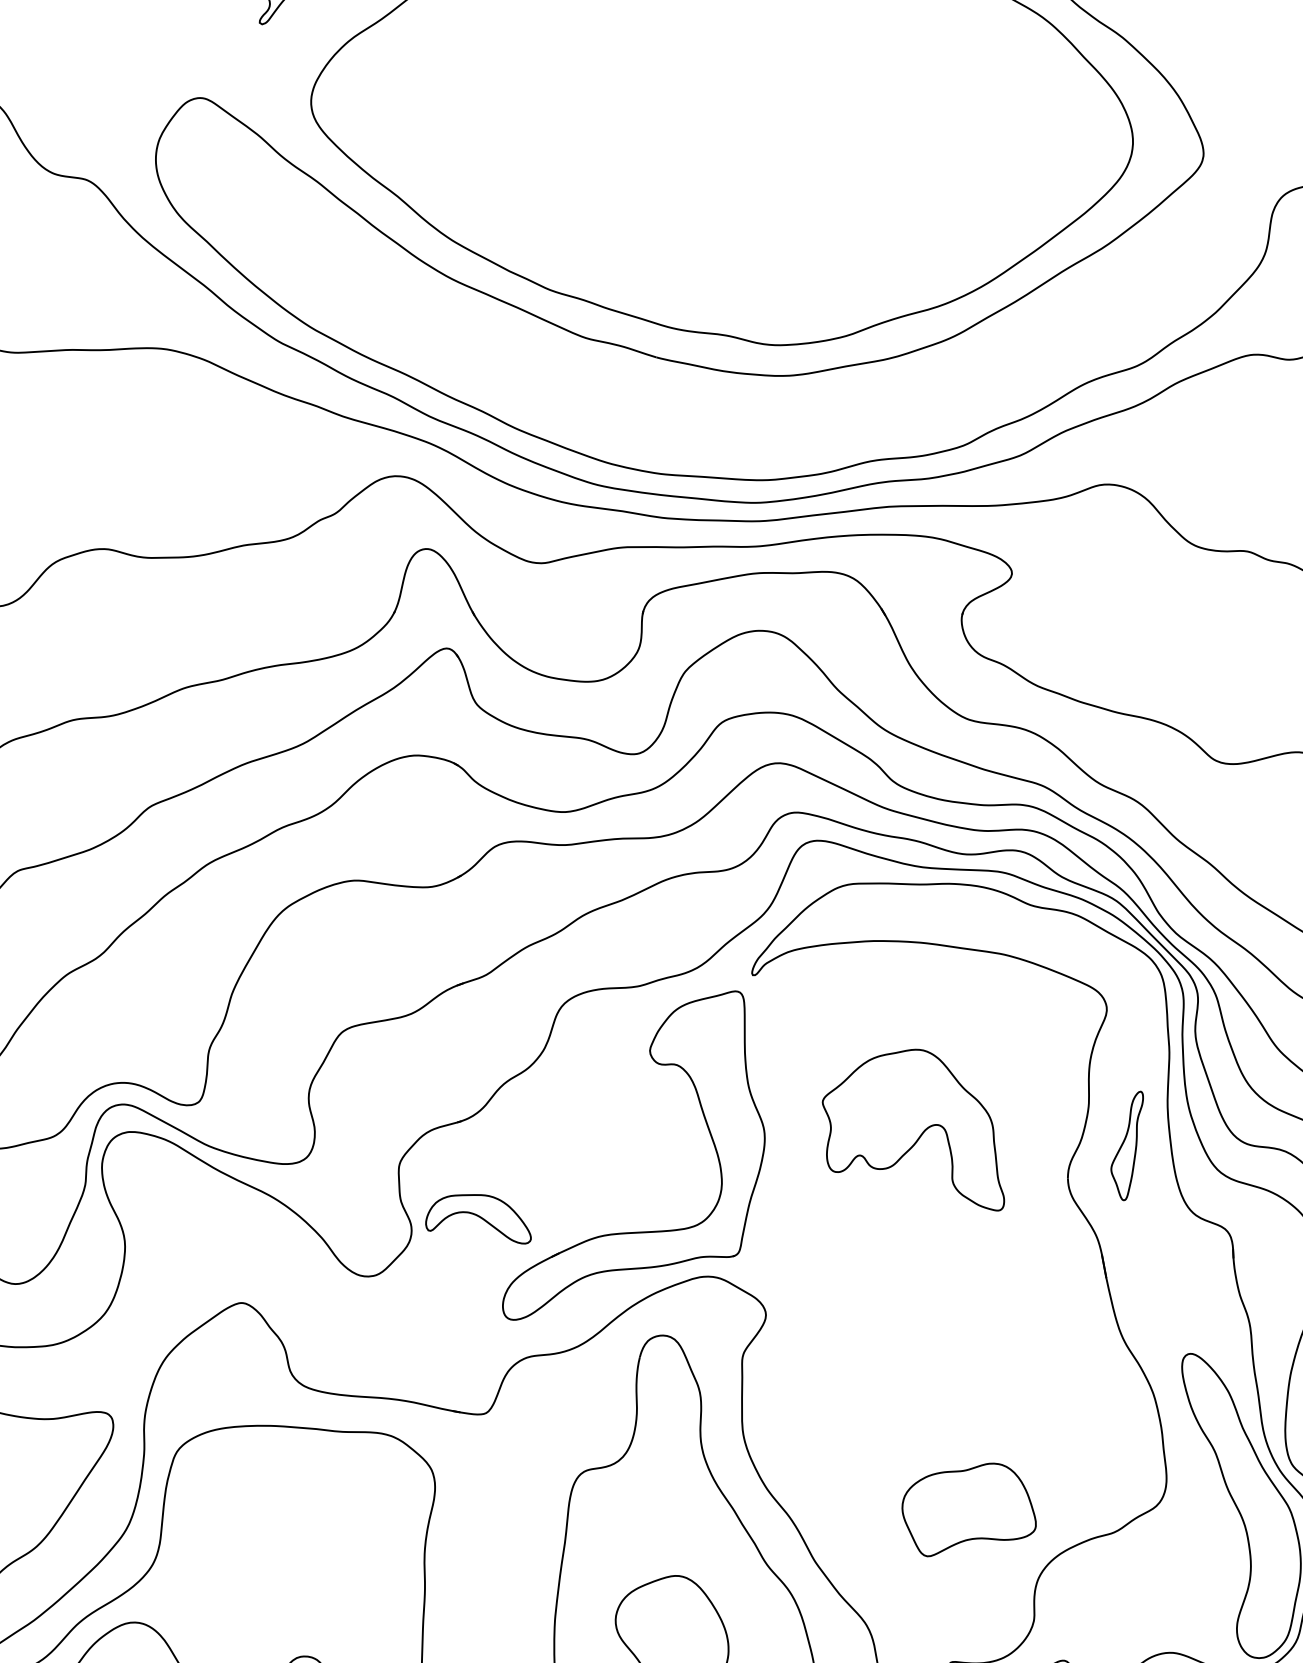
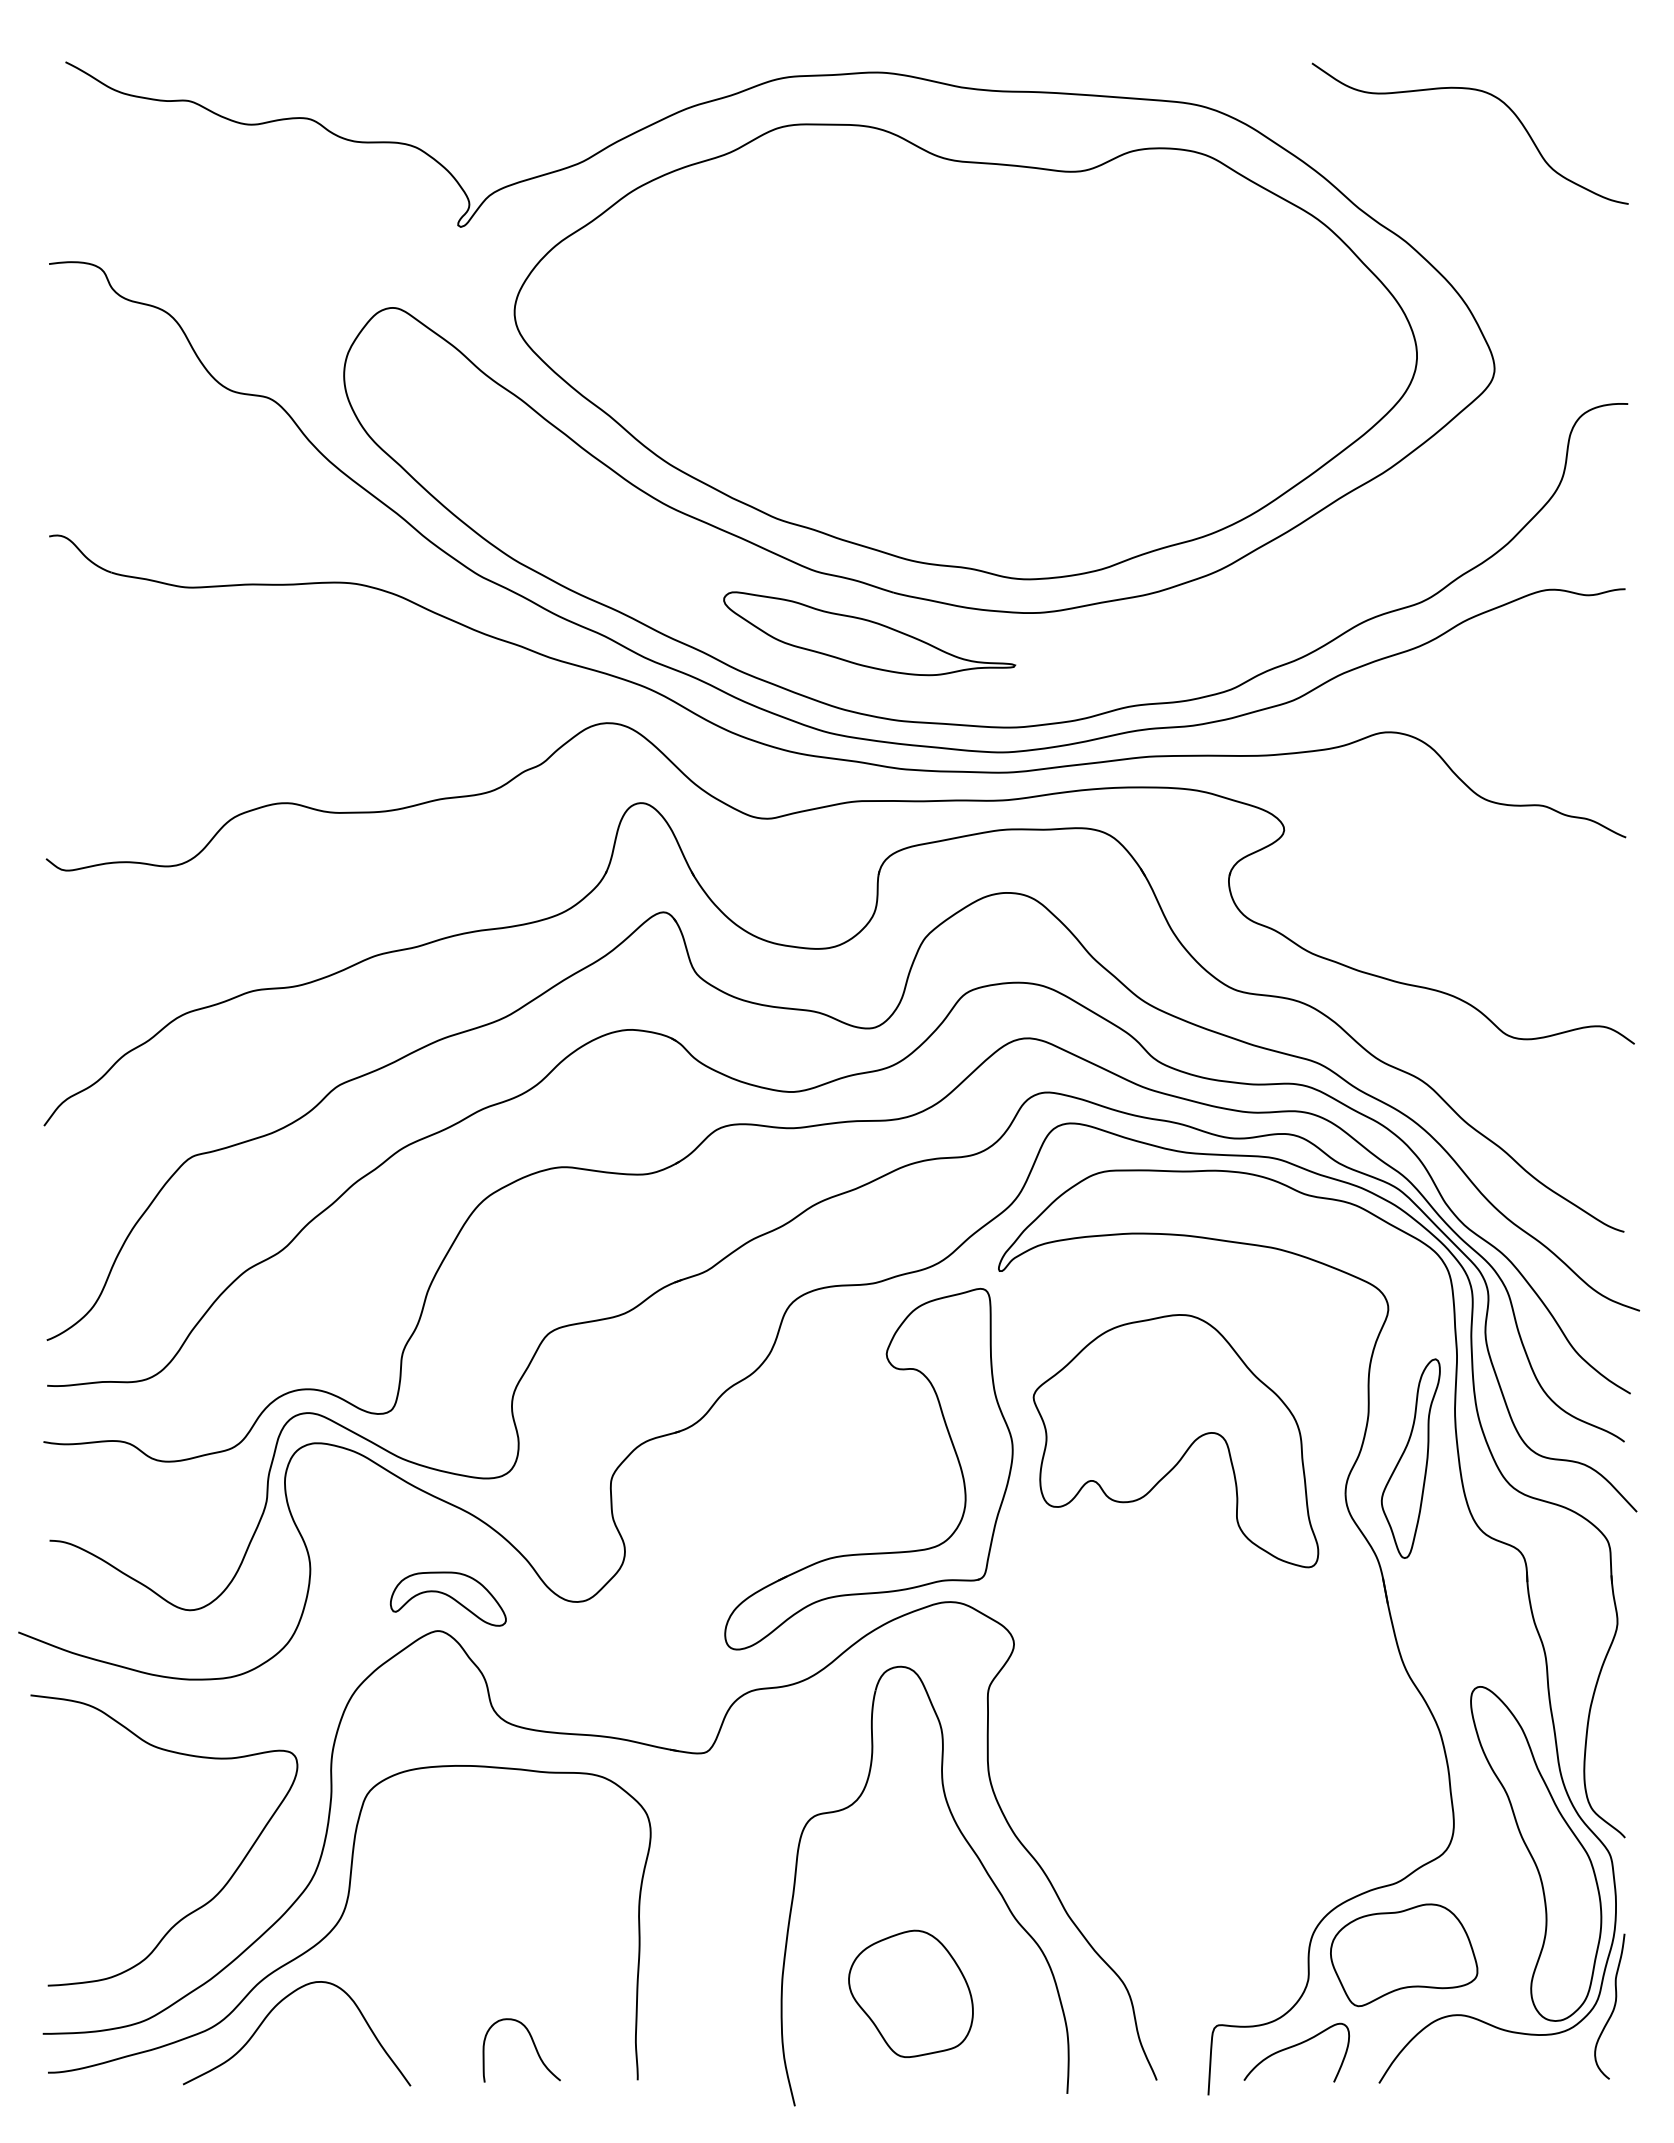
part: (634, 394) -> (869, 633), added
part: (913, 1130) -> (1175, 1441), size x1.43
part: (1127, 1145) -> (1410, 1458), size x1.67
part: (477, 1218) -> (447, 1598), moved
part: (969, 1510) -> (1404, 1955), moved

